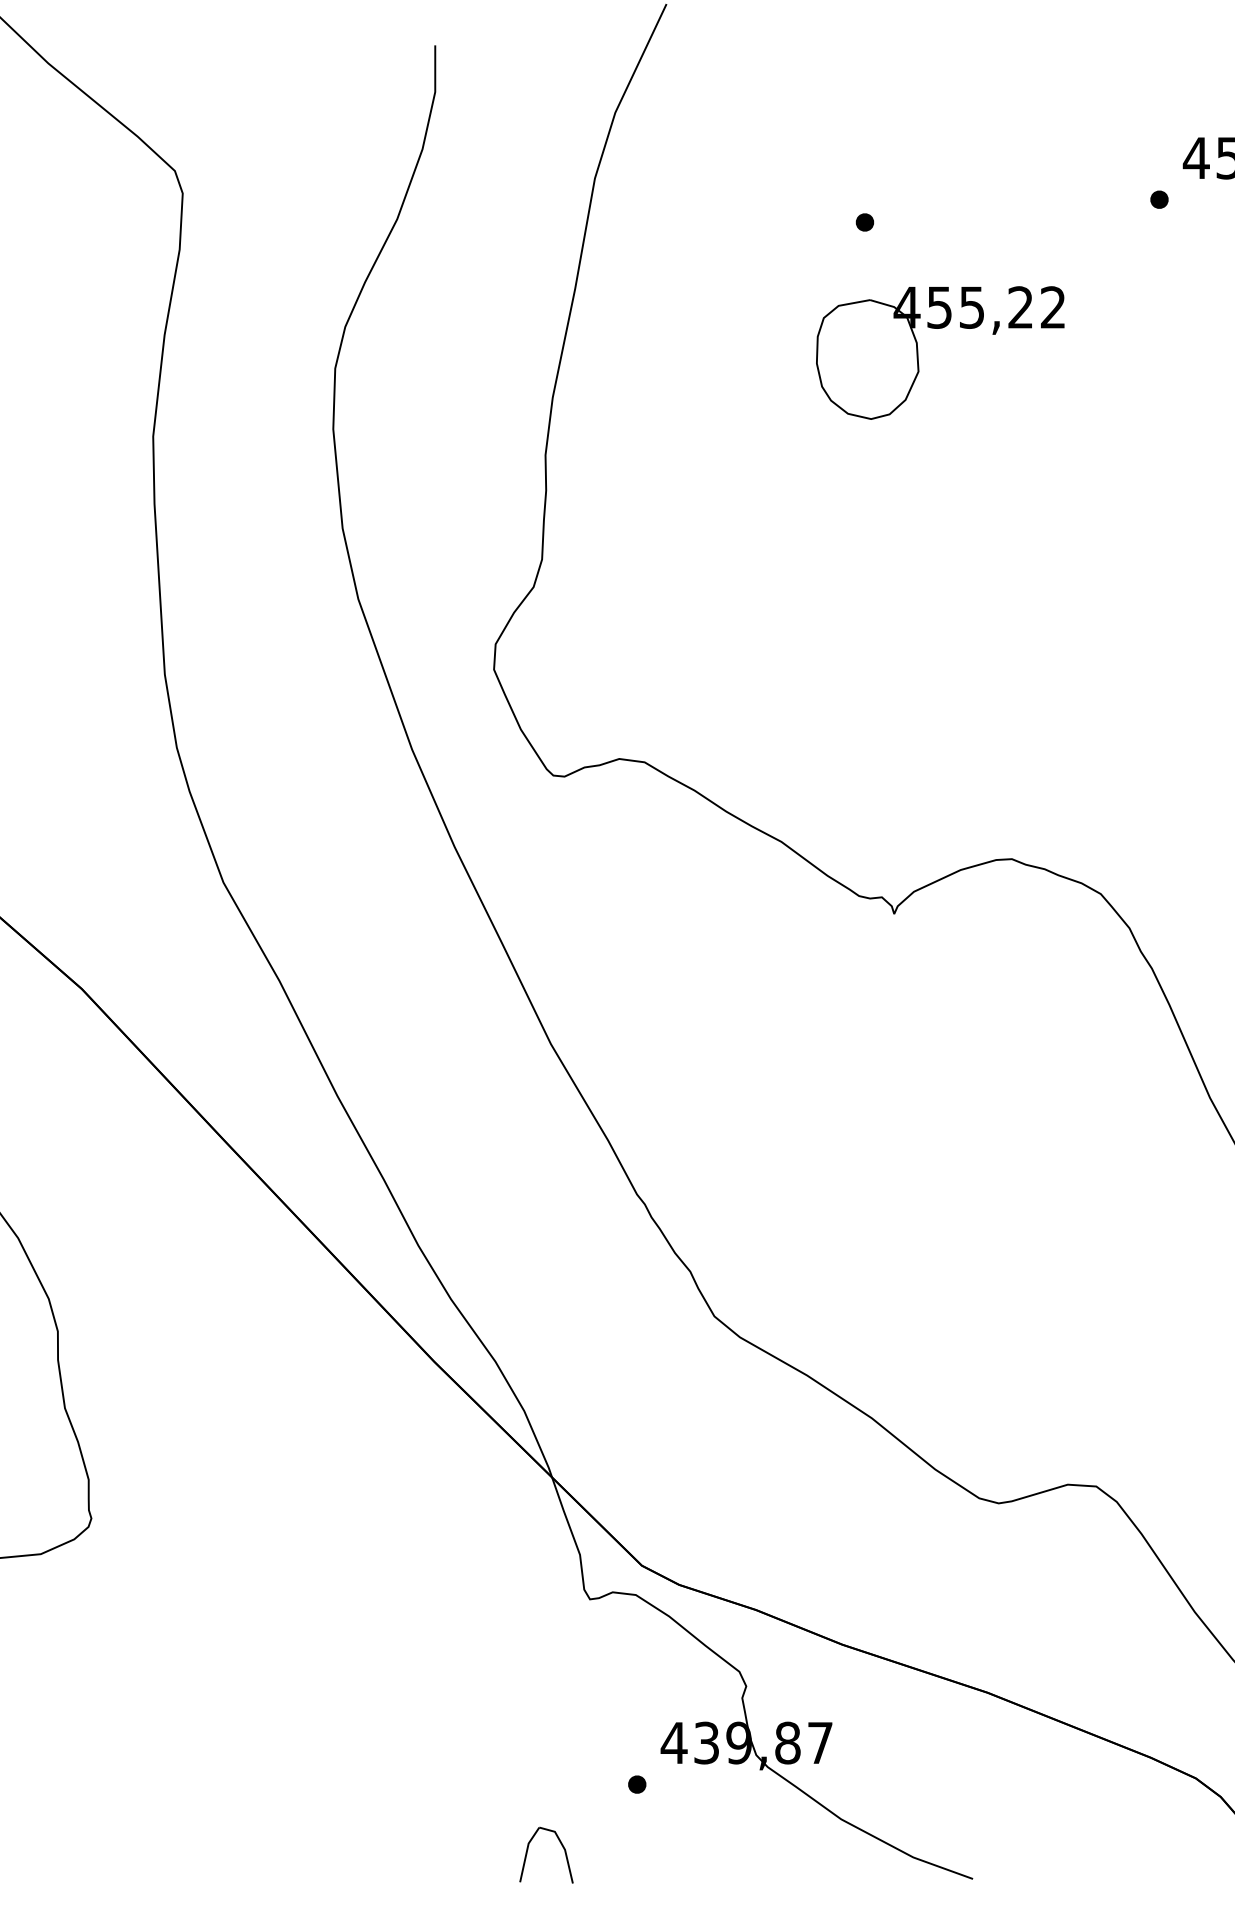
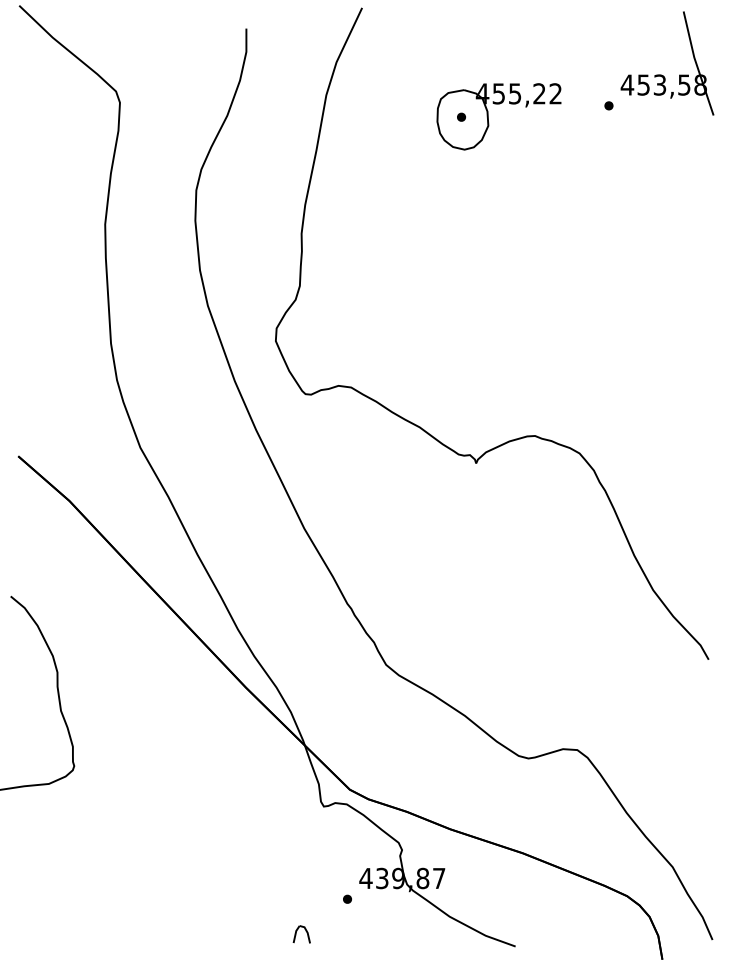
part: (918, 352) -> (488, 116), moved
part: (545, 1854) -> (301, 934), size x0.62

